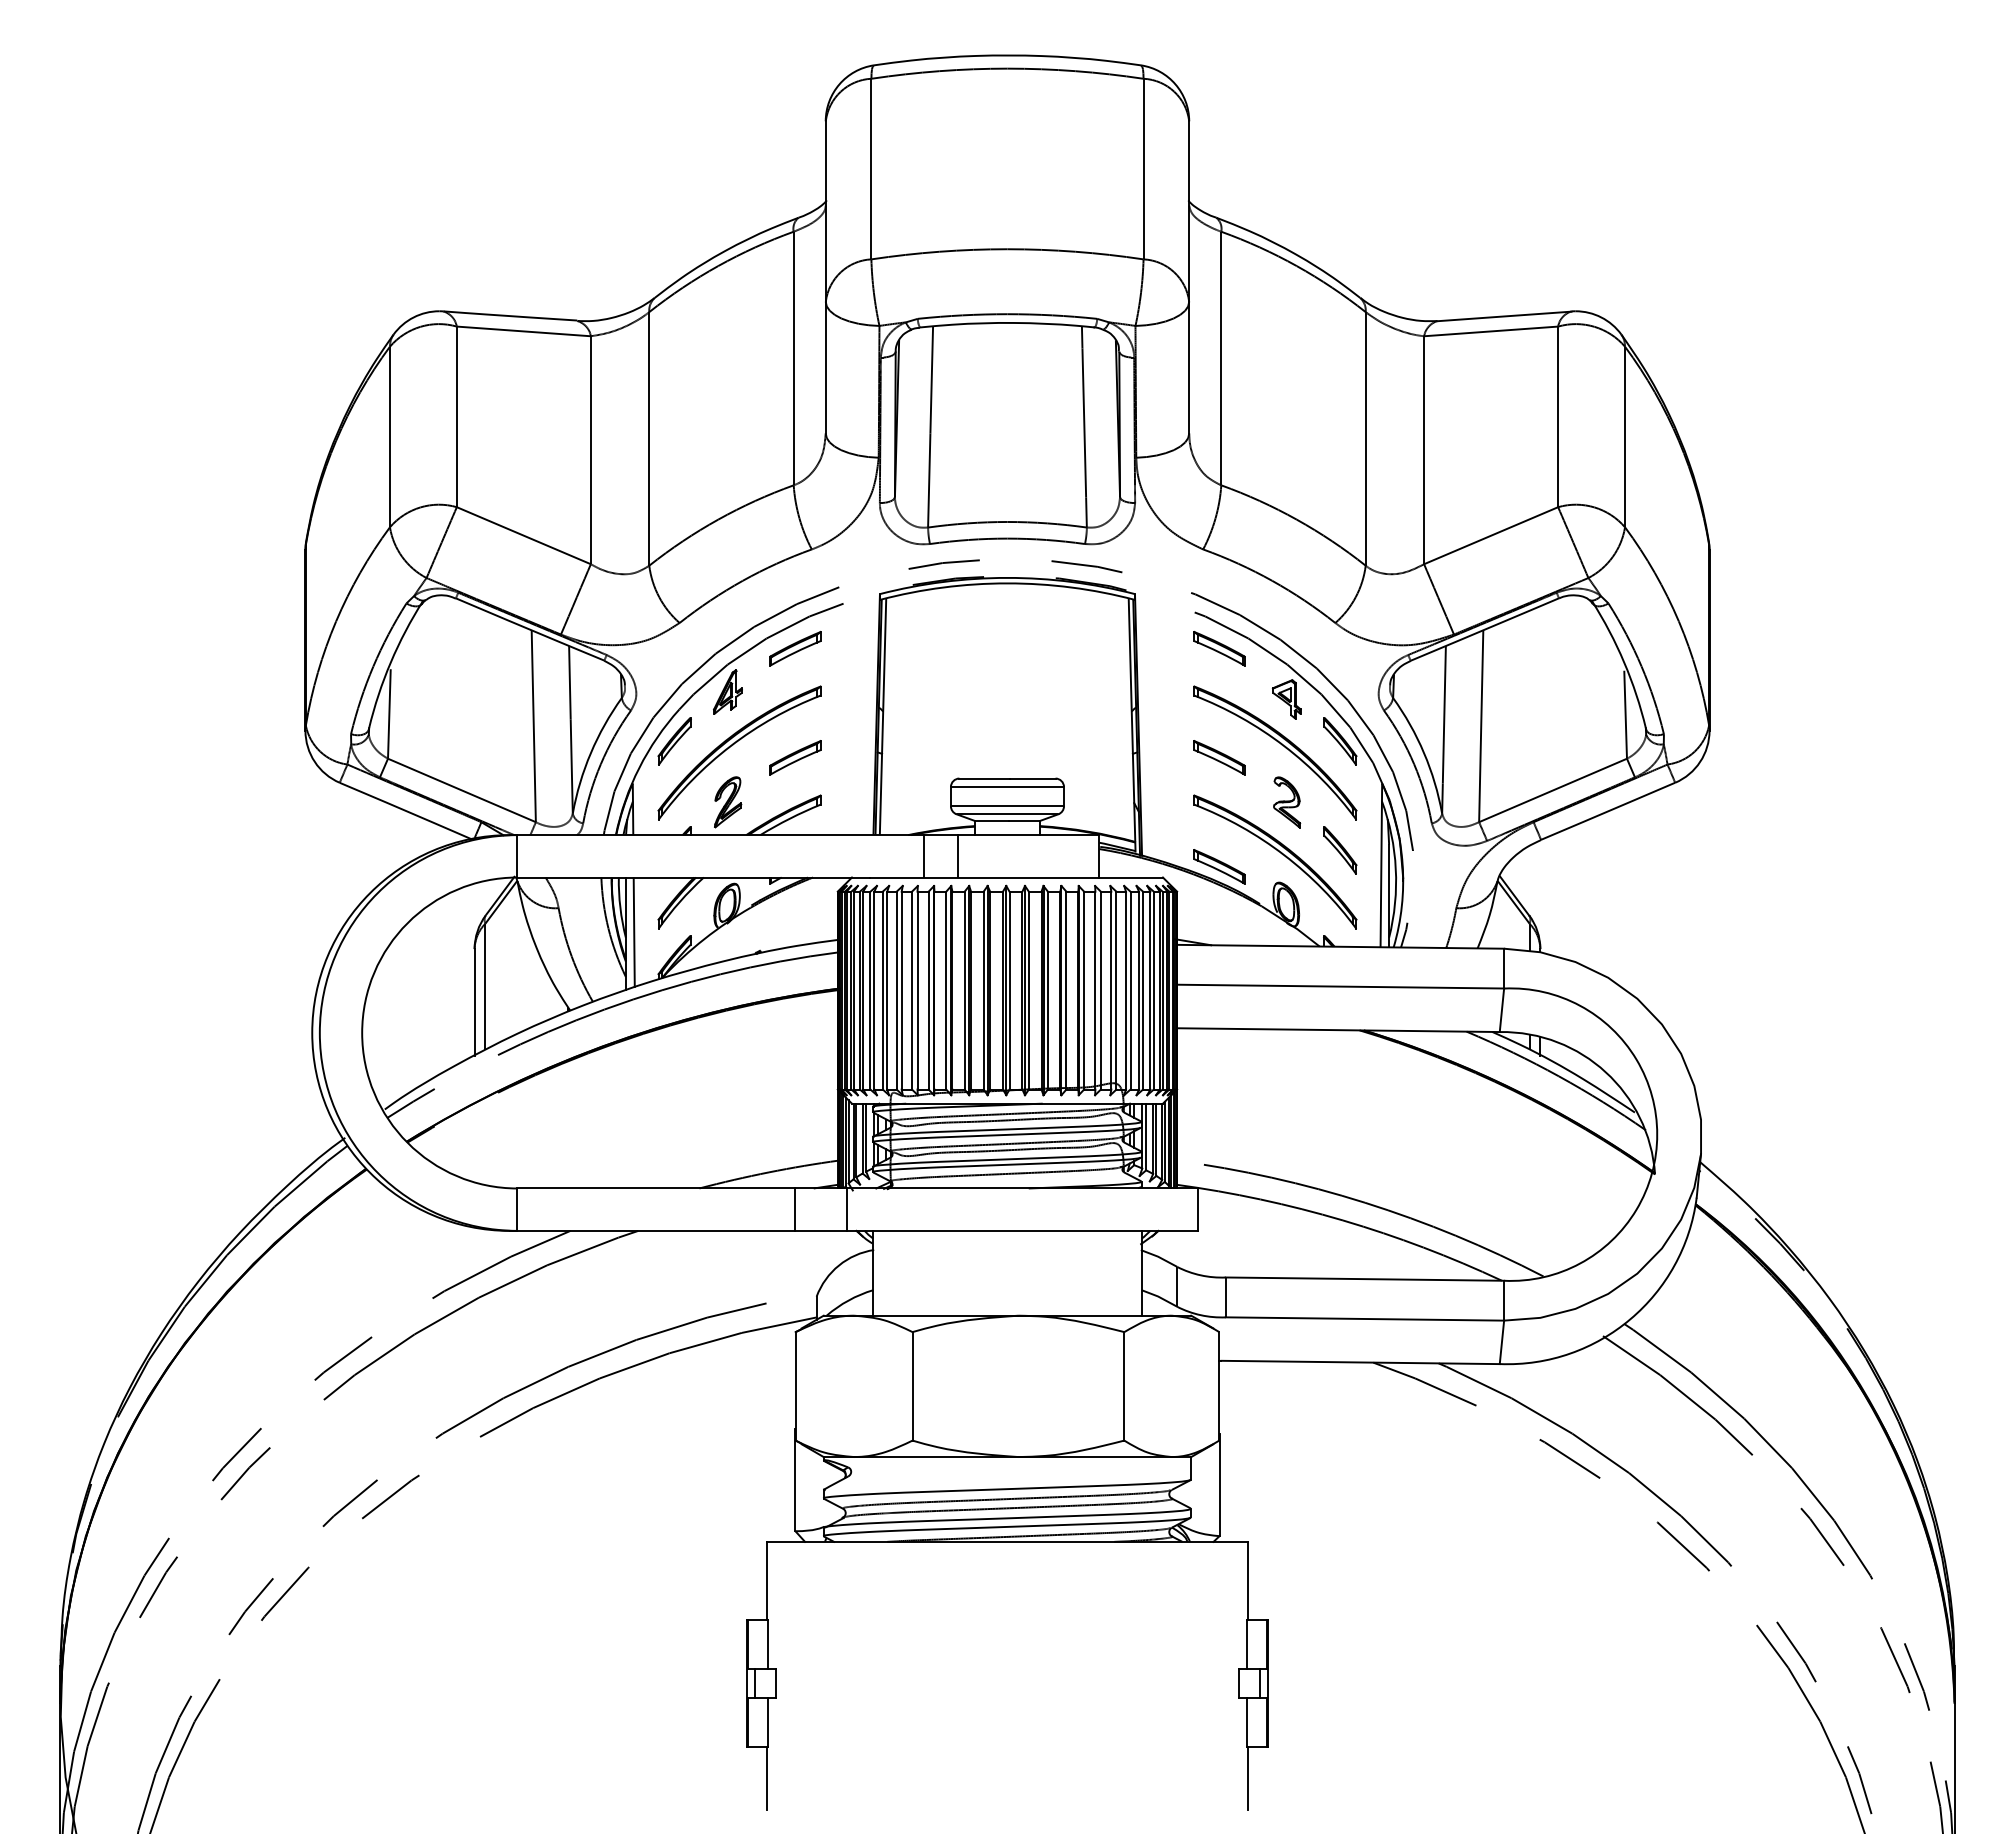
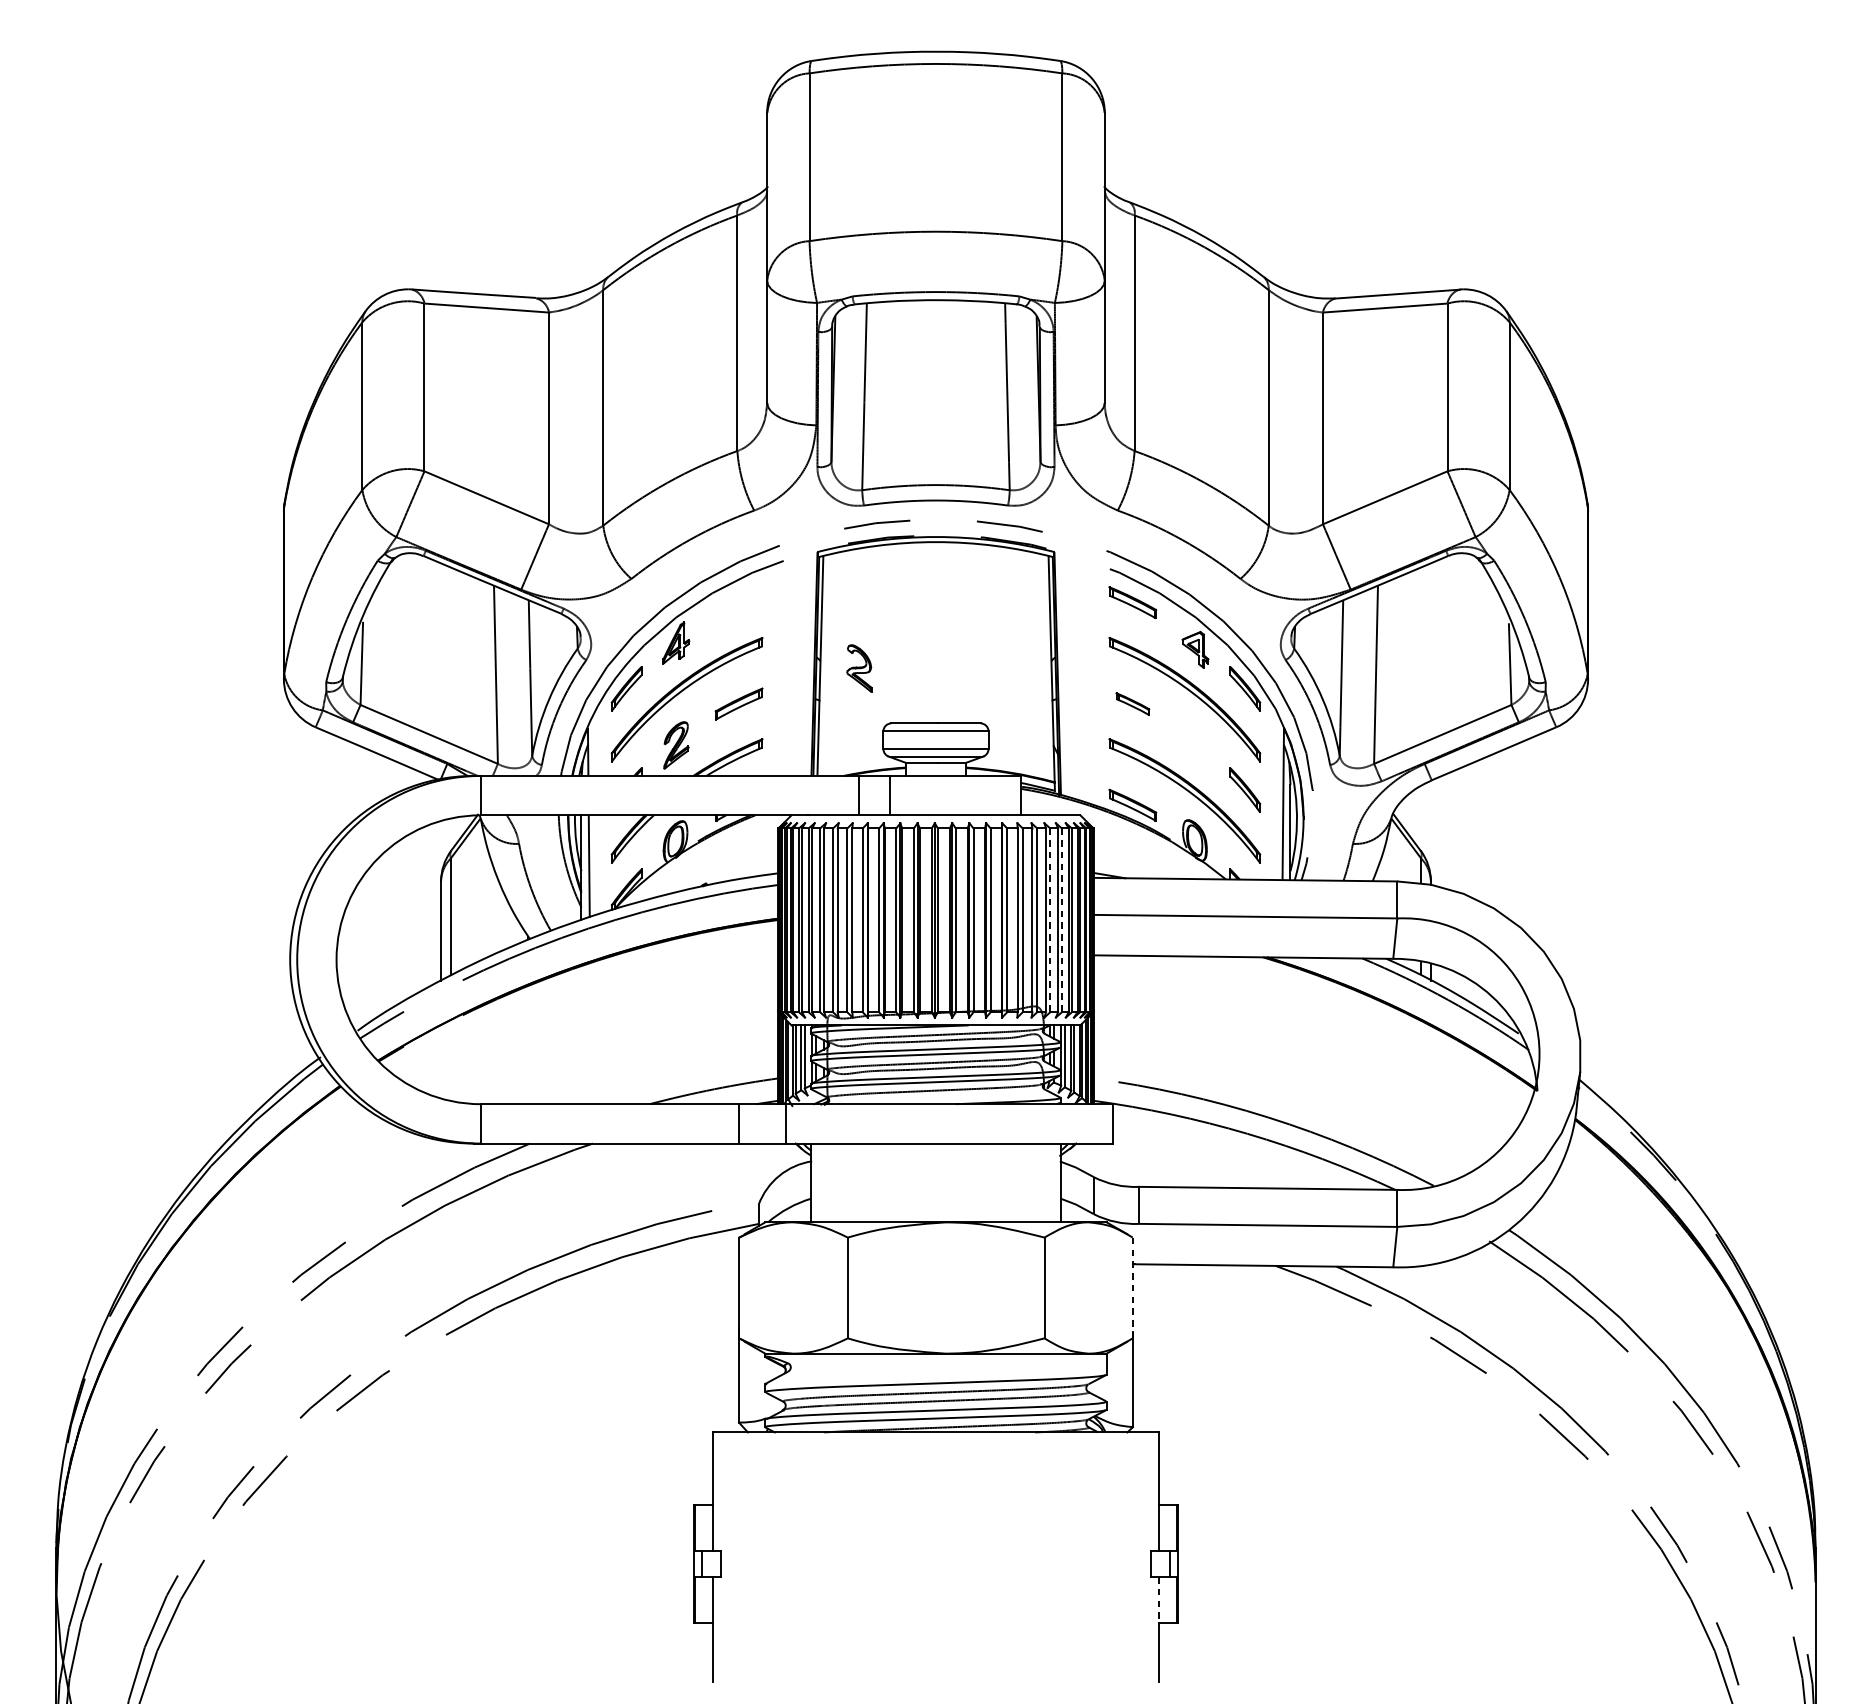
part: (795, 648) -> (739, 602), removed
part: (1219, 757) -> (1132, 703), size x0.7
part: (1287, 802) -> (859, 668), moved
line: (1130, 990) -> (1050, 920), solid -> dashed
line: (1143, 990) -> (1062, 920), solid -> dashed
line: (1219, 1385) -> (1132, 1287), solid -> dashed
line: (1247, 1722) -> (1158, 1600), solid -> dashed

